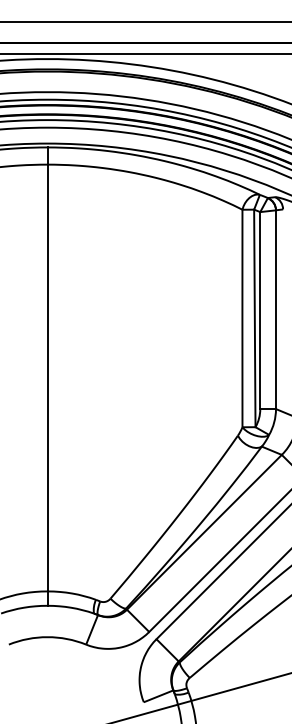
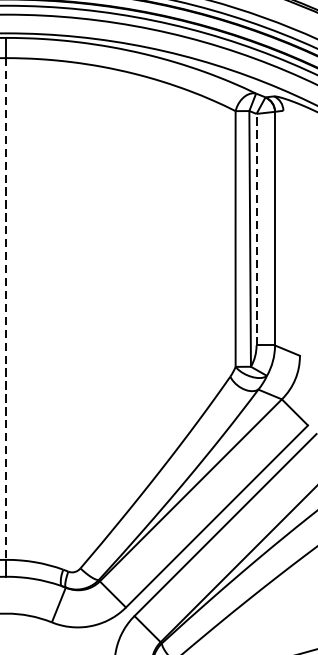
line: (260, 310) -> (256, 229), solid -> dashed
line: (47, 378) -> (6, 309), solid -> dashed

